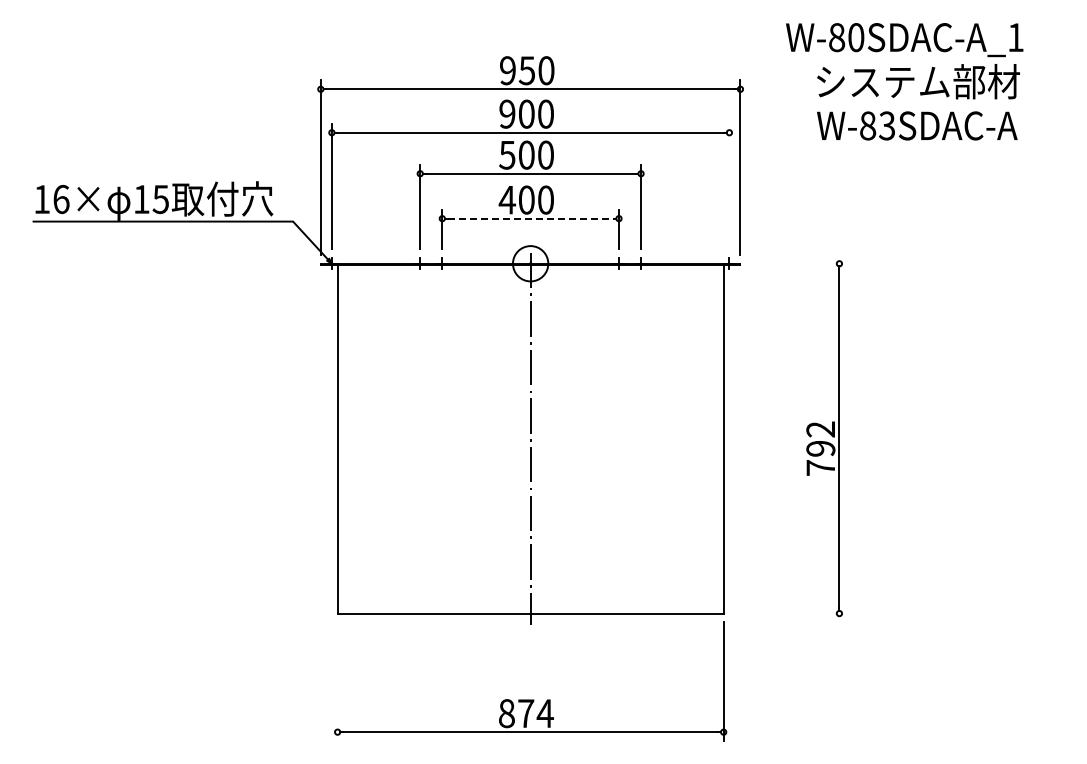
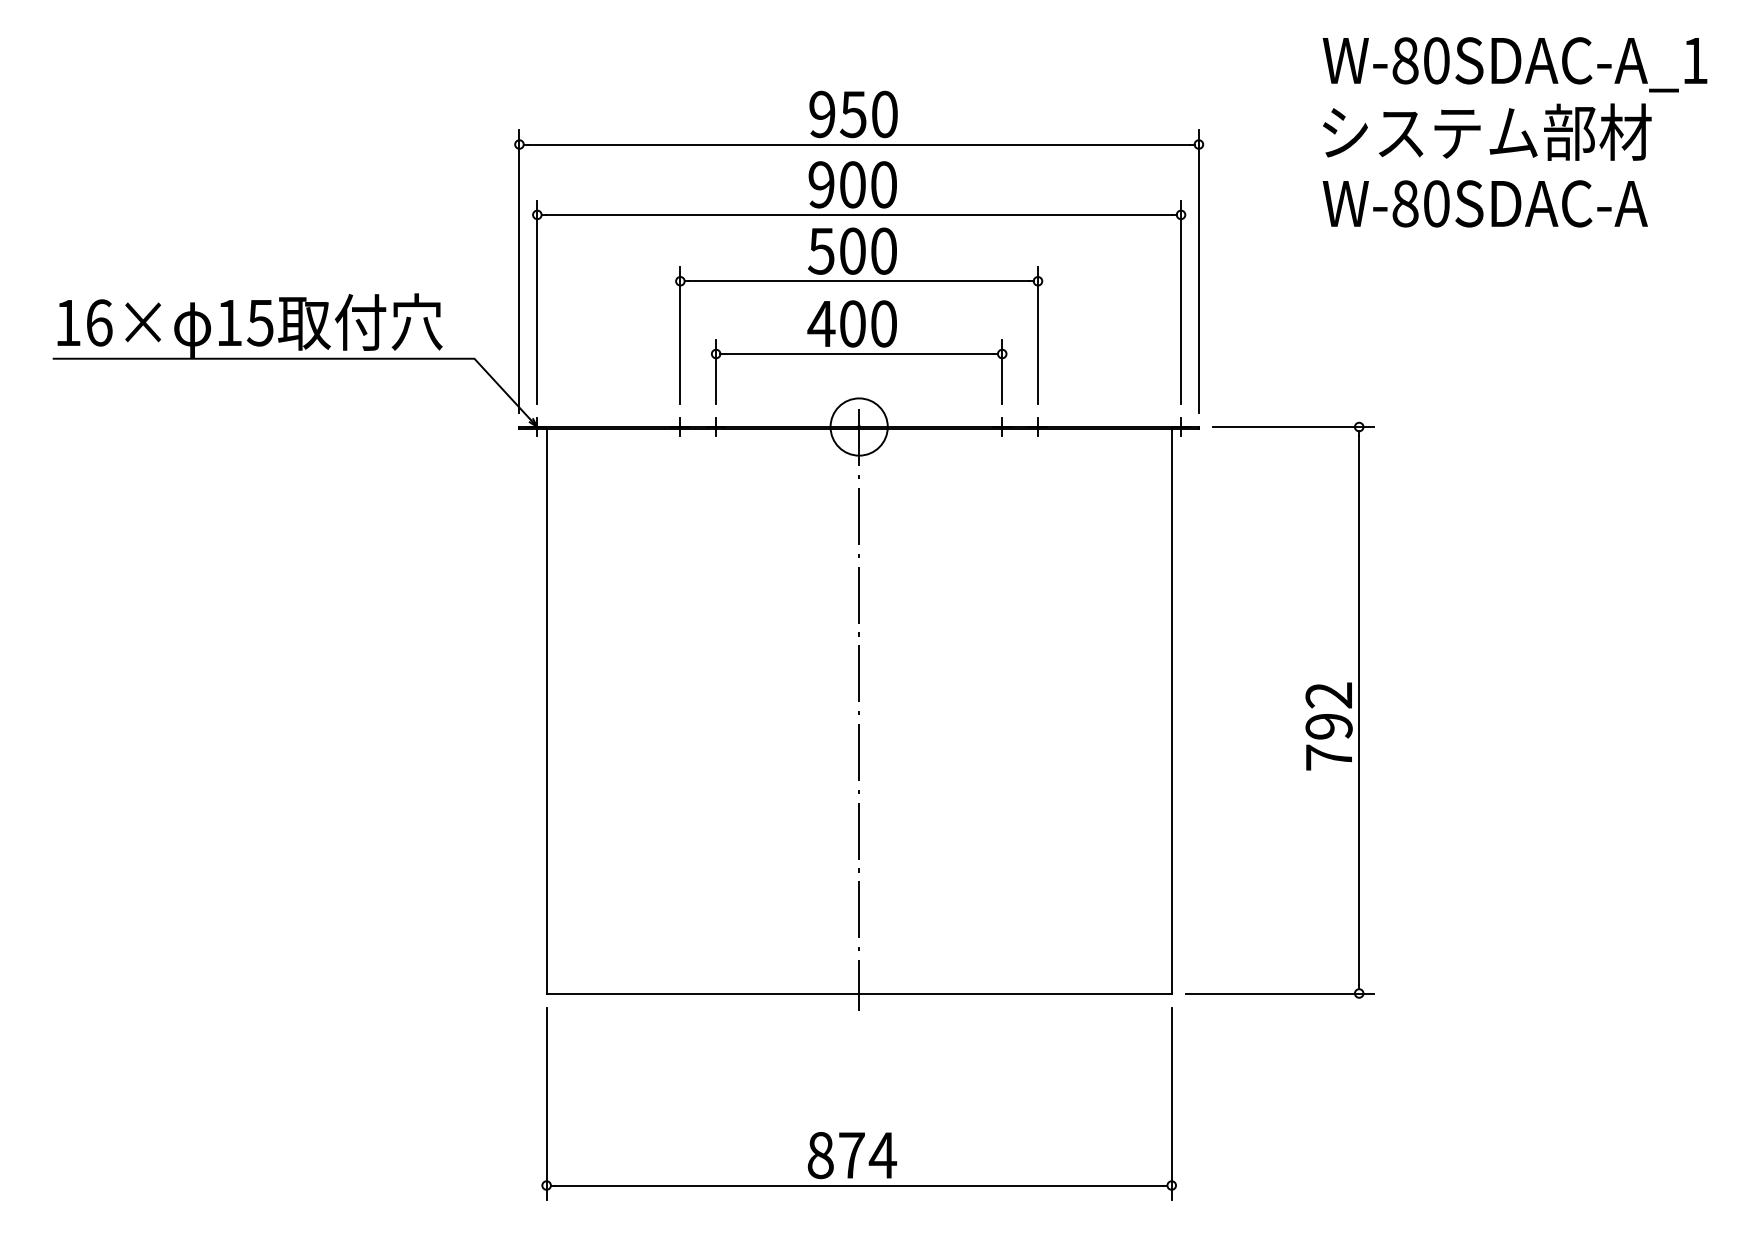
text: (904, 40) -> (1514, 65), moved
text: (887, 125) -> (1437, 203), W-83SDAC-A -> W-80SDAC-A
line: (729, 186) -> (1181, 301), added
line: (531, 218) -> (860, 353), dashed -> solid
line: (798, 263) -> (1292, 426), added
line: (790, 613) -> (1279, 993), added
line: (337, 681) -> (546, 1103), added

